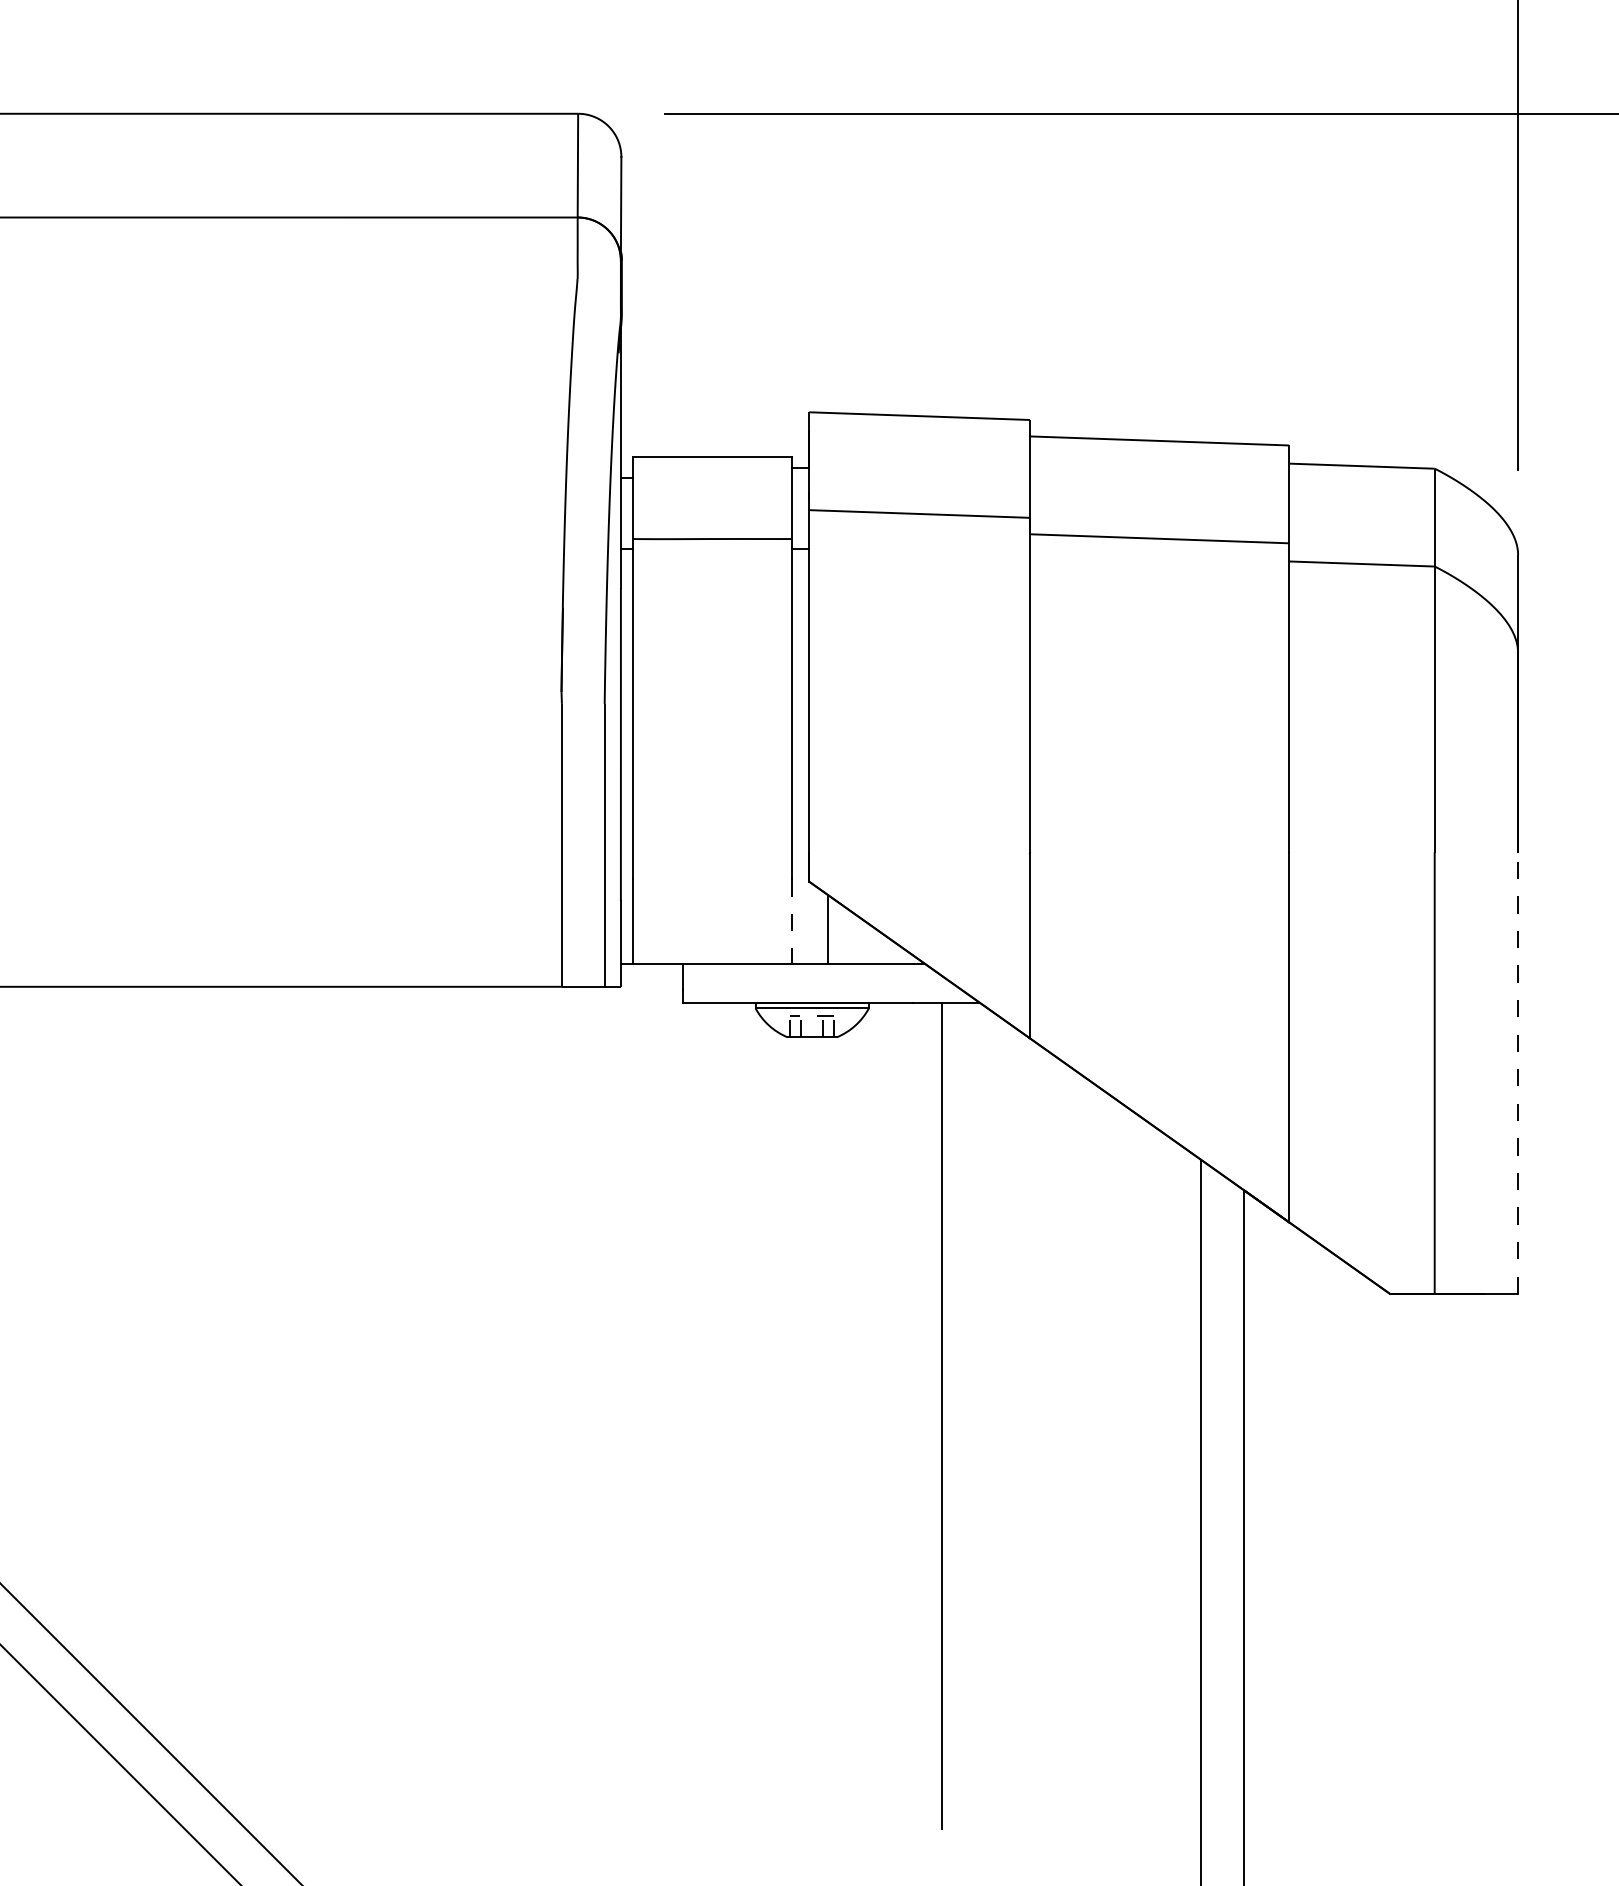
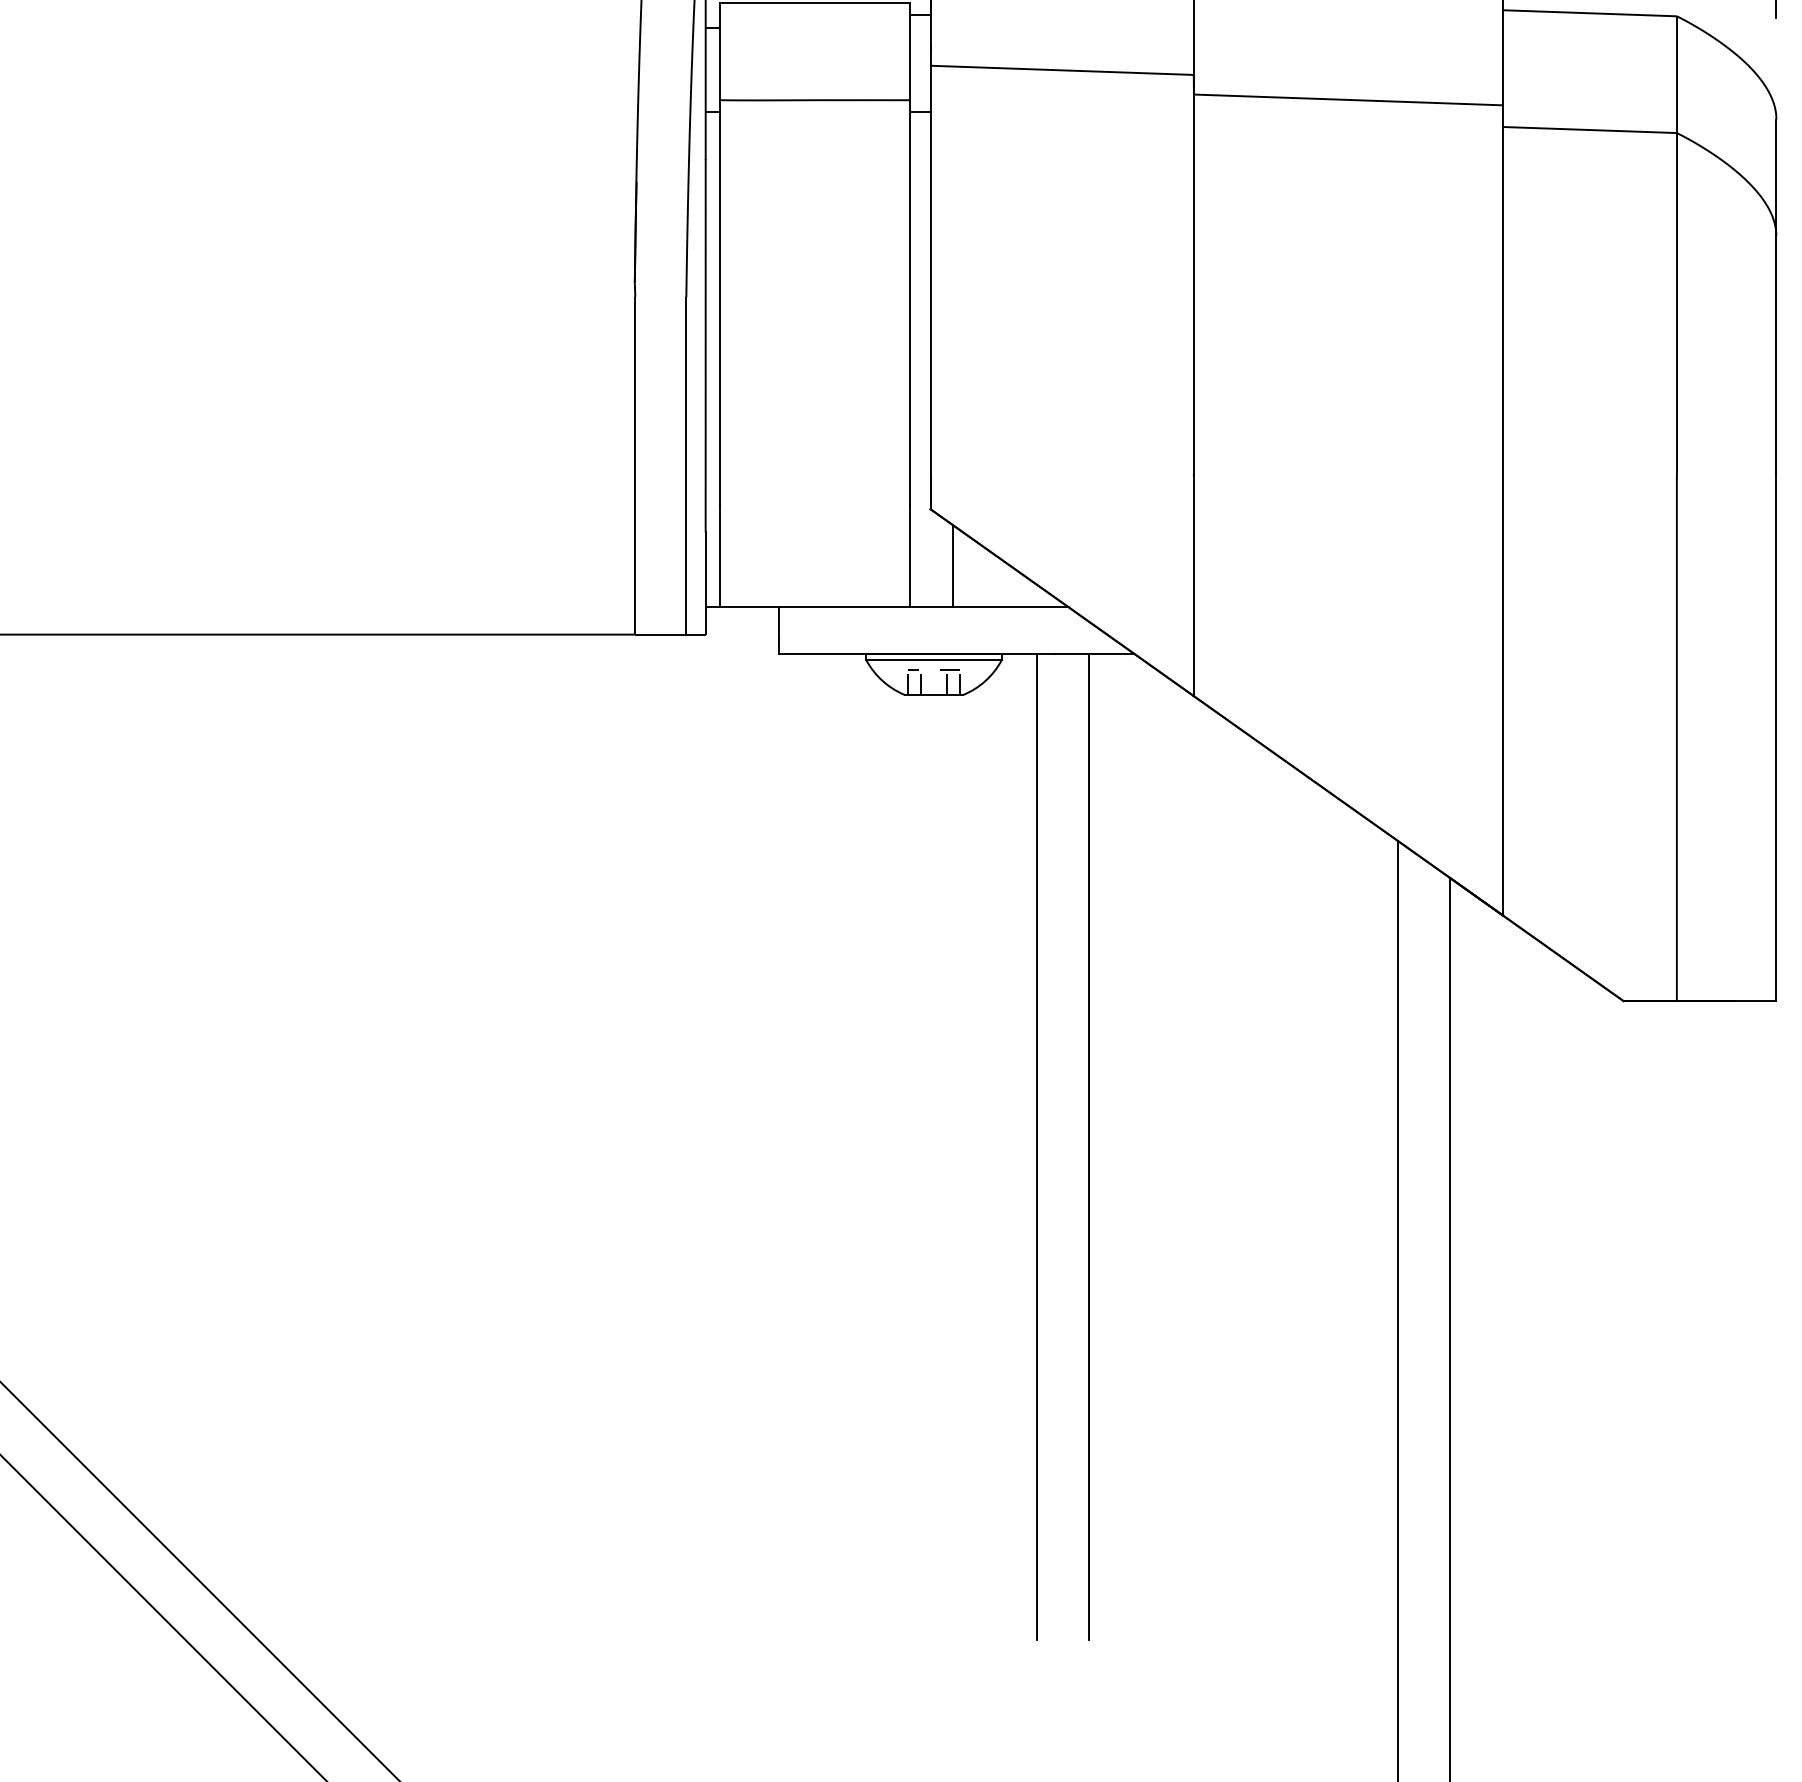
line: (791, 922) -> (909, 557), dashed -> solid
line: (1518, 1073) -> (1776, 738), dashed -> solid
line: (898, 1415) -> (1036, 1146), added

